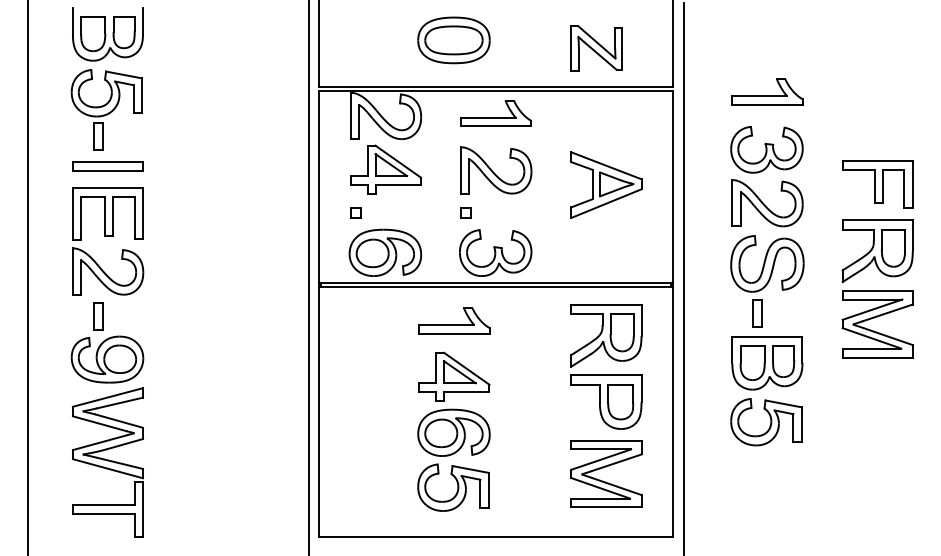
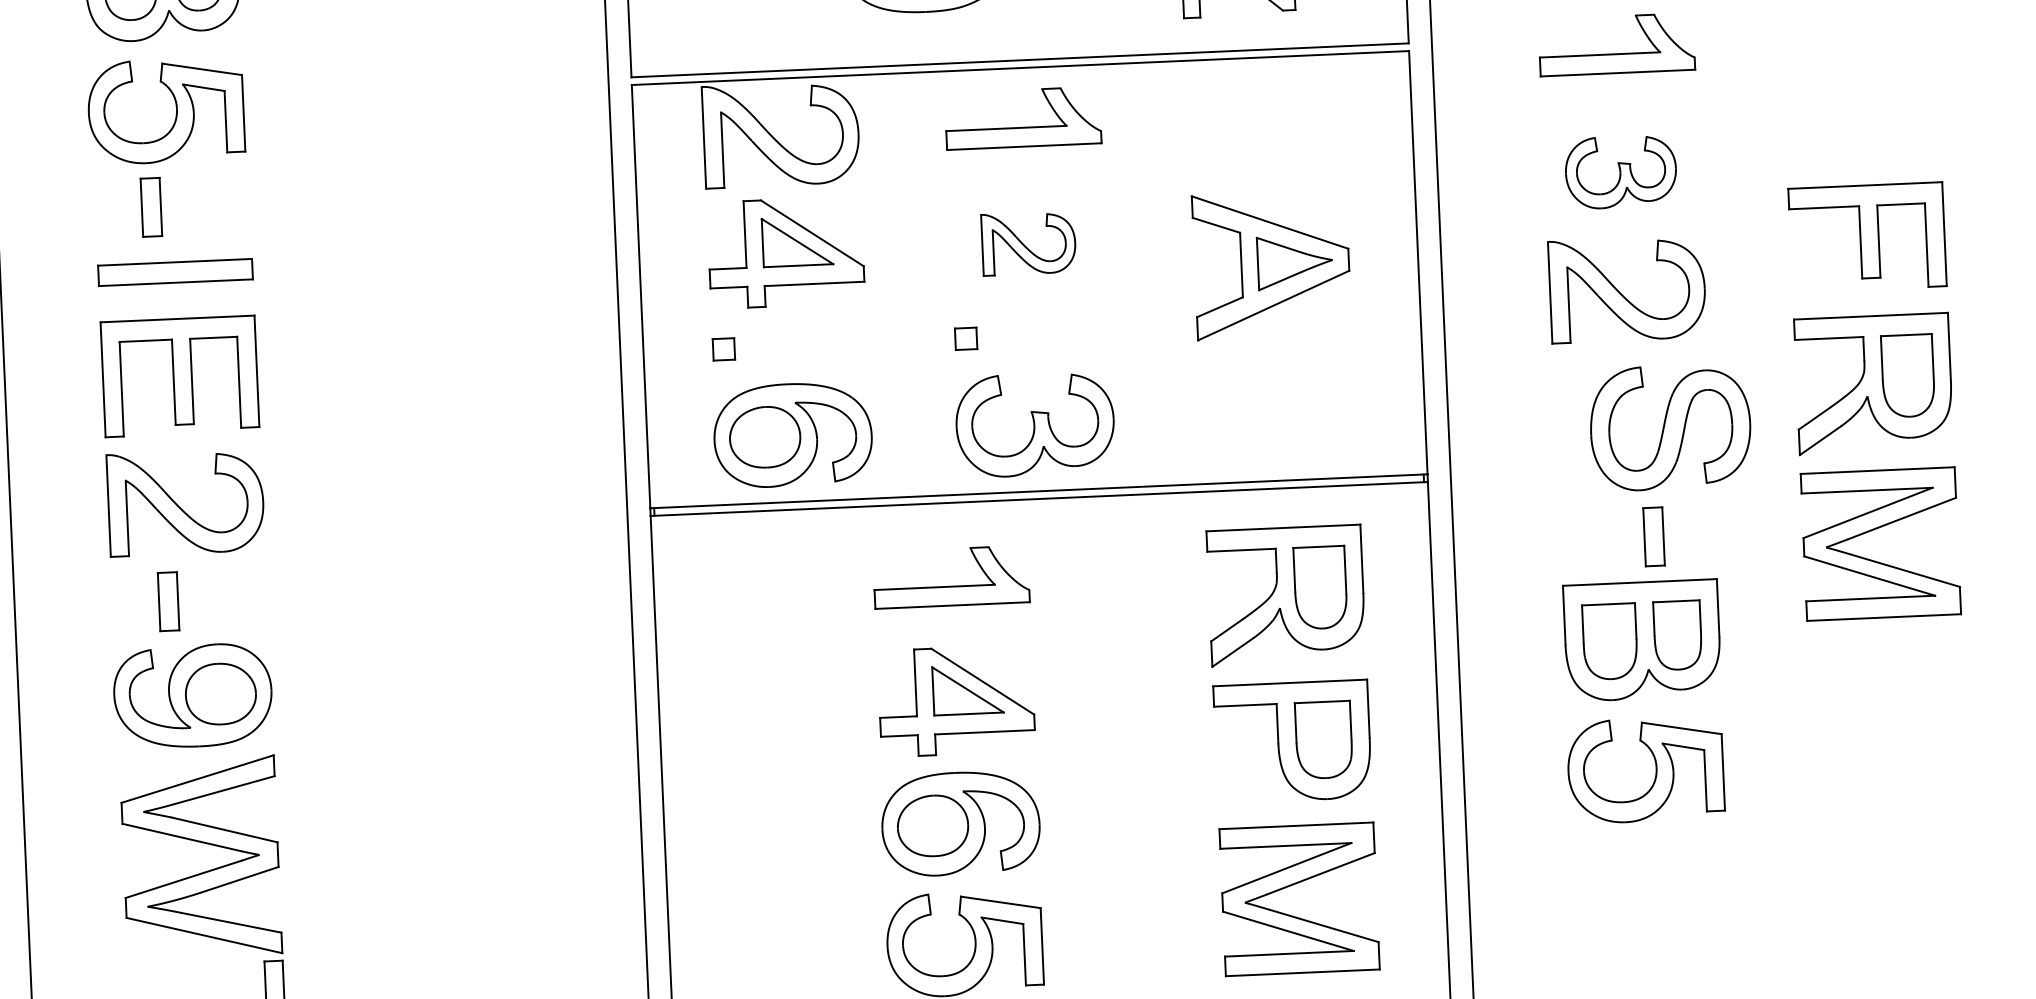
part: (766, 149) -> (1619, 171), size x0.7
part: (496, 170) -> (1029, 243), size x0.6
part: (767, 281) -> (1672, 466), moved

